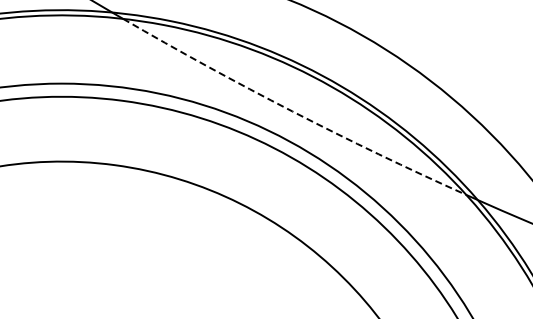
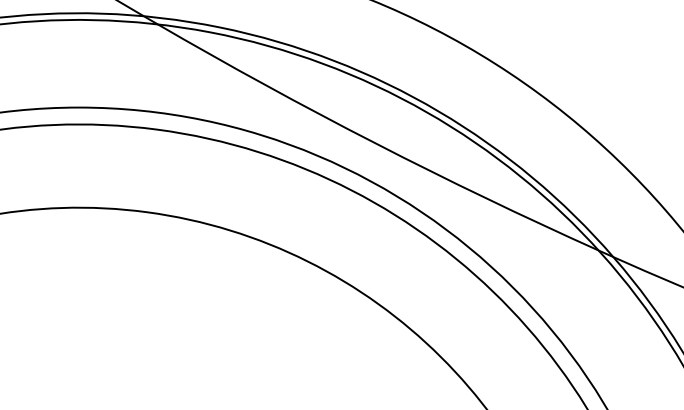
arc: (292, 111) -> (375, 143), dashed -> solid

